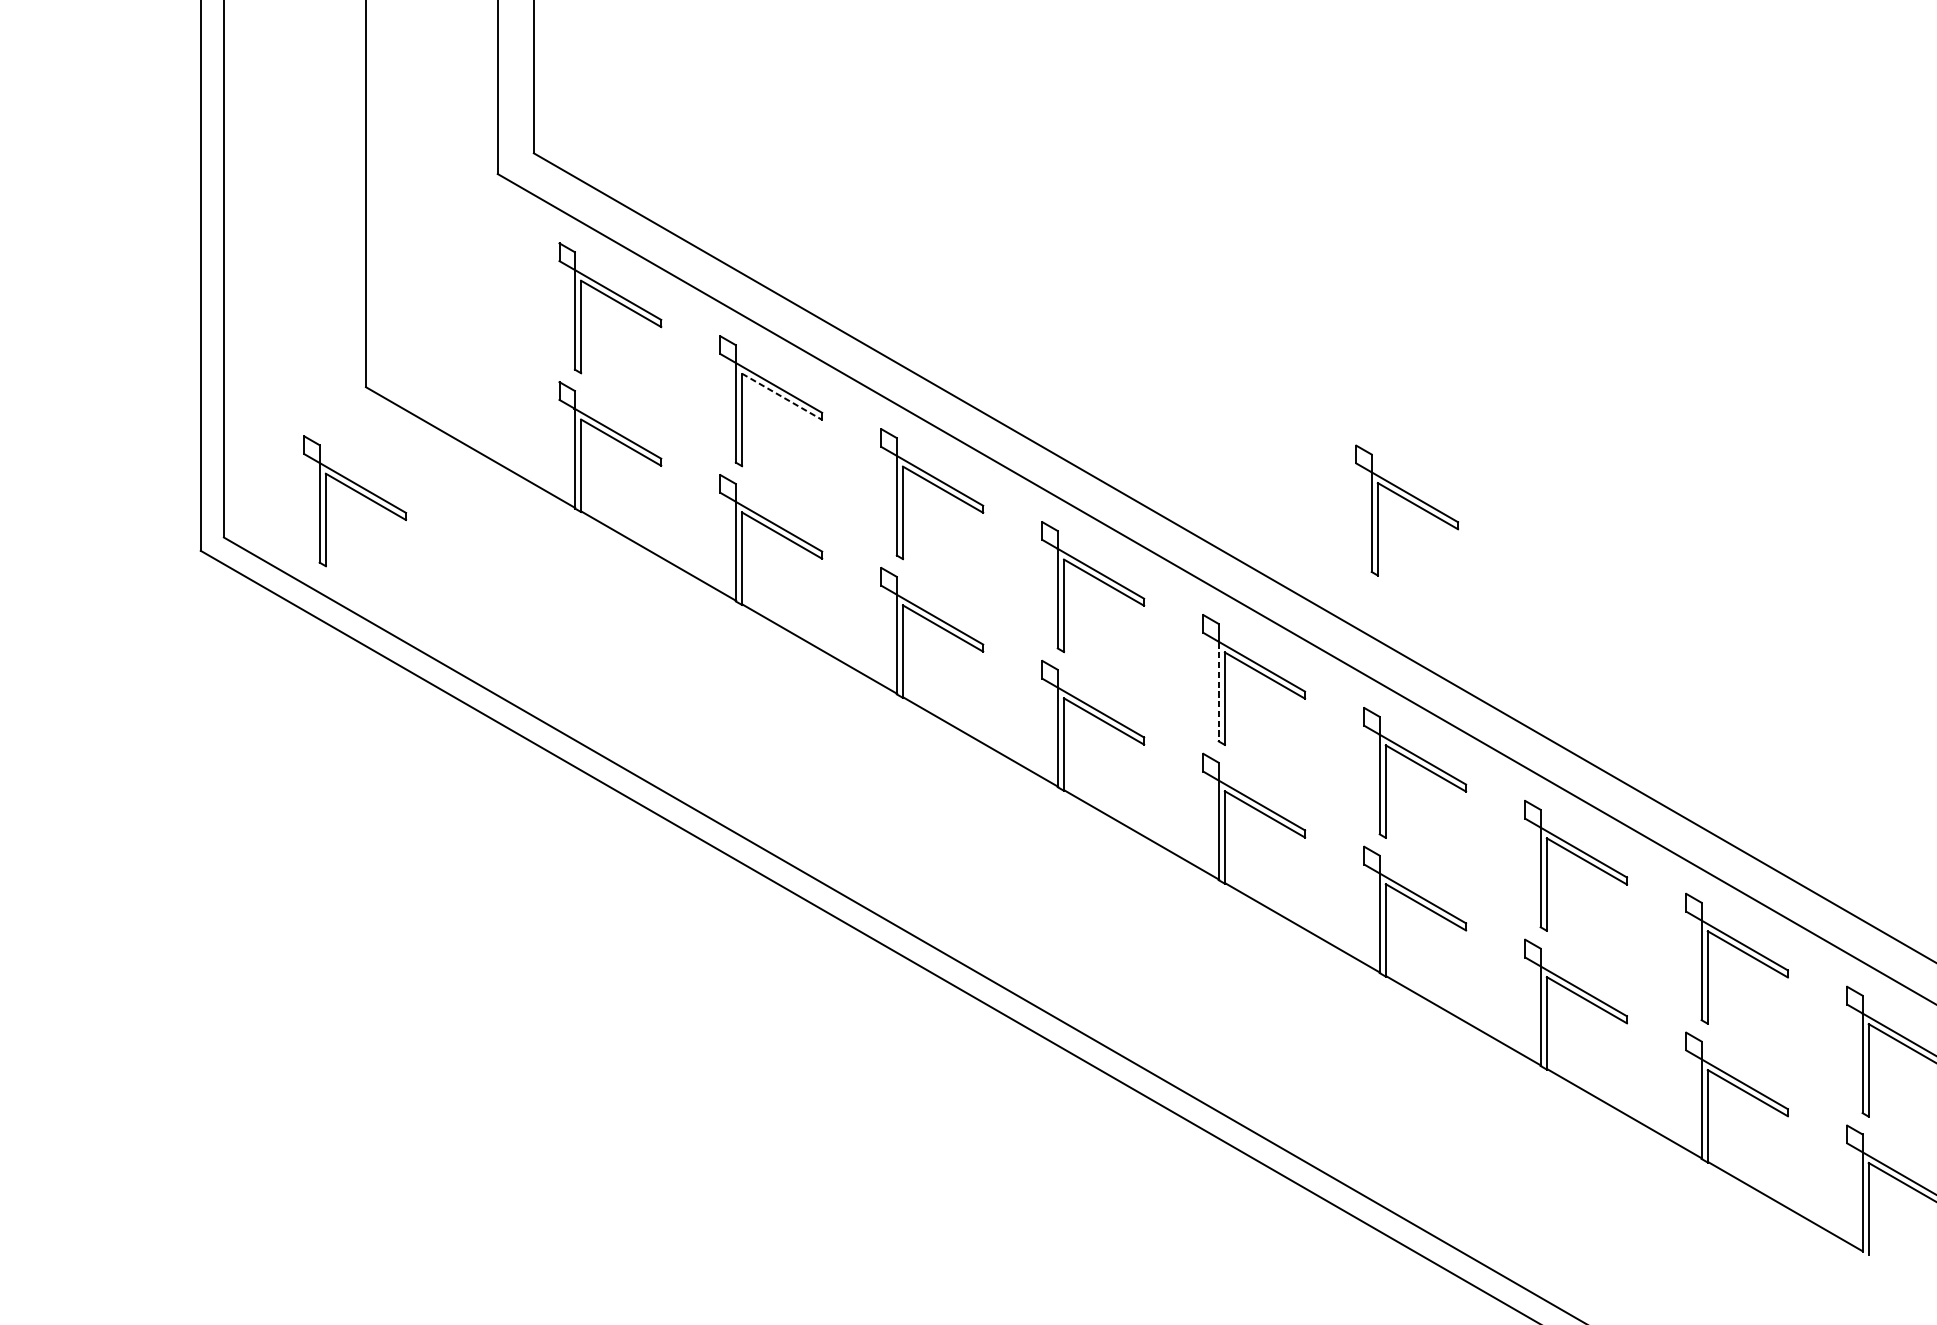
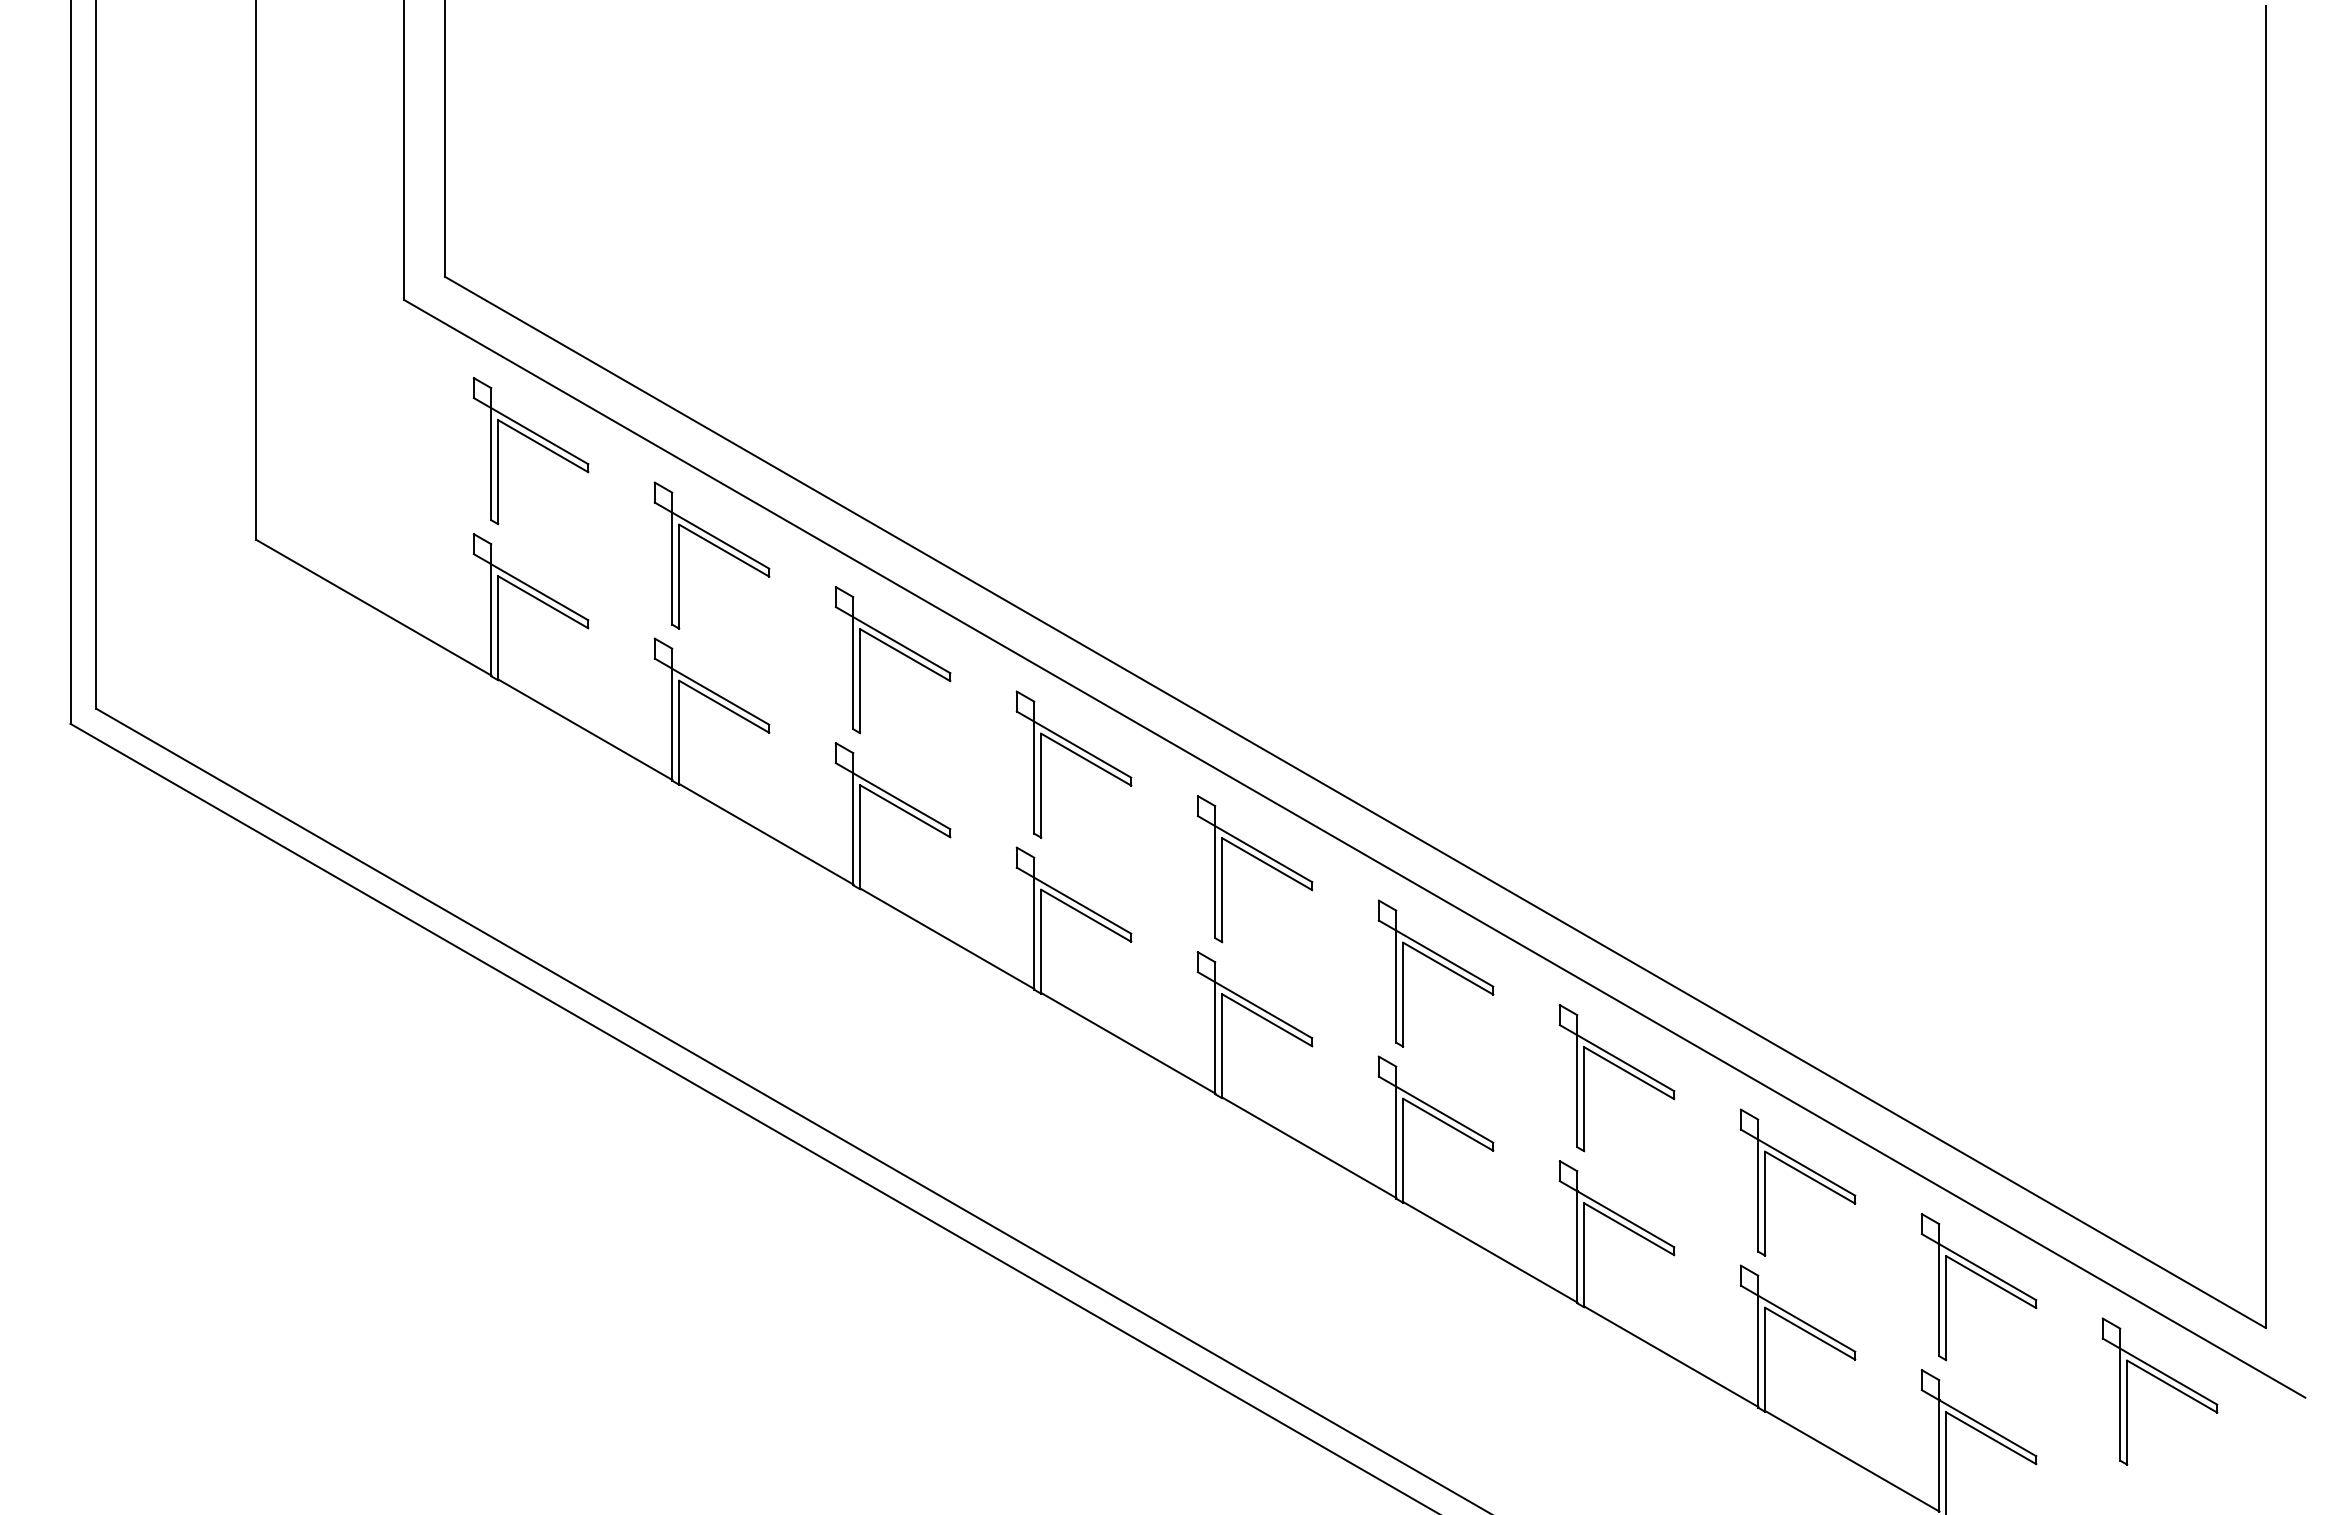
line: (782, 396) -> (724, 550), dashed -> solid
part: (358, 493) -> (247, 659), removed
part: (1411, 503) -> (1431, 670), removed
line: (1219, 691) -> (1215, 882), dashed -> solid

